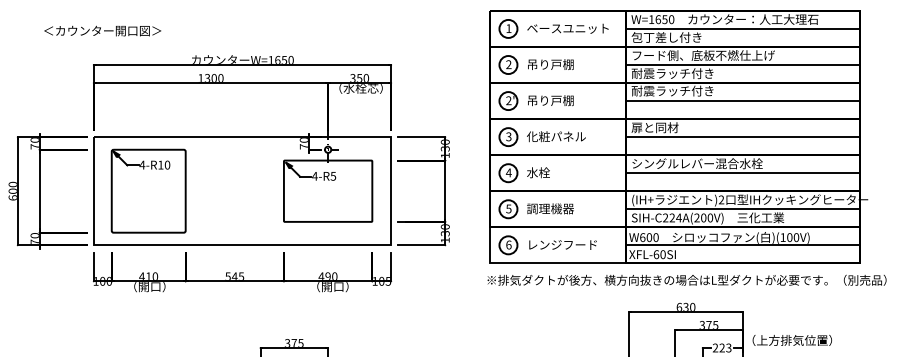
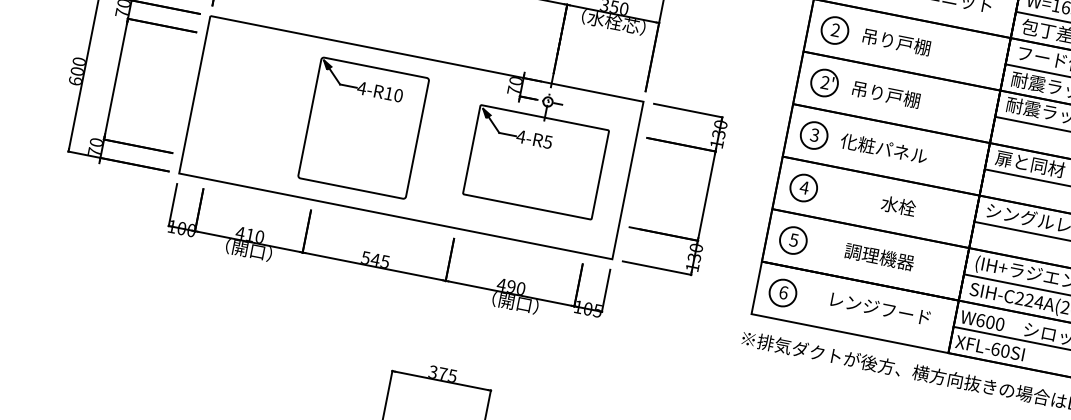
text: (538, 172) -> (898, 205), moved
part: (148, 190) -> (363, 127), moved
text: (550, 208) -> (879, 256), moved
text: (562, 244) -> (879, 307), moved

